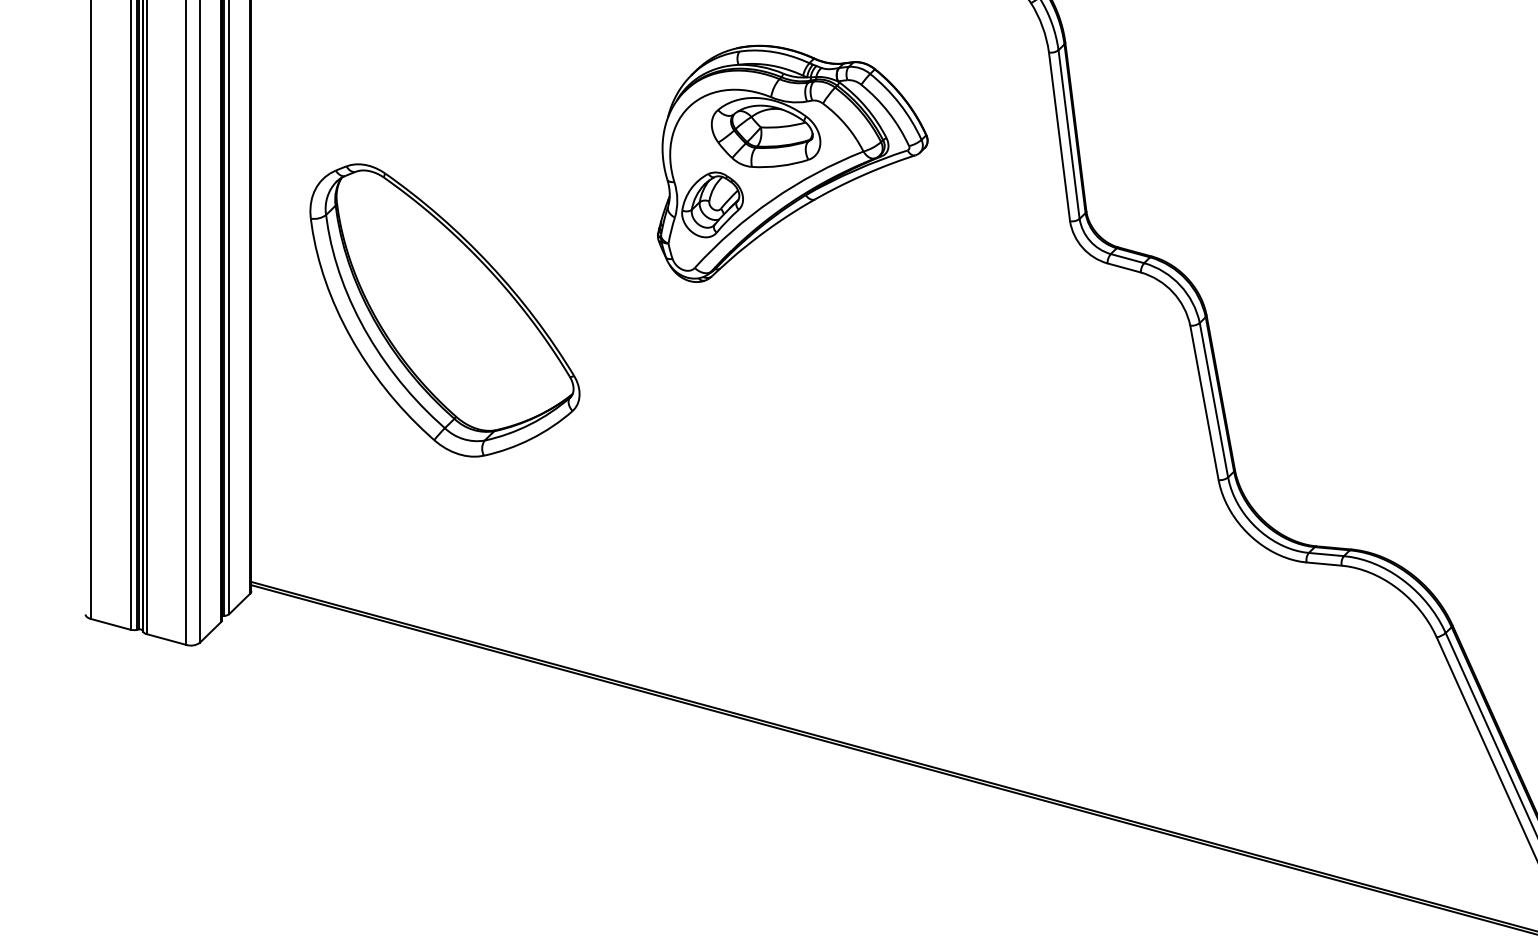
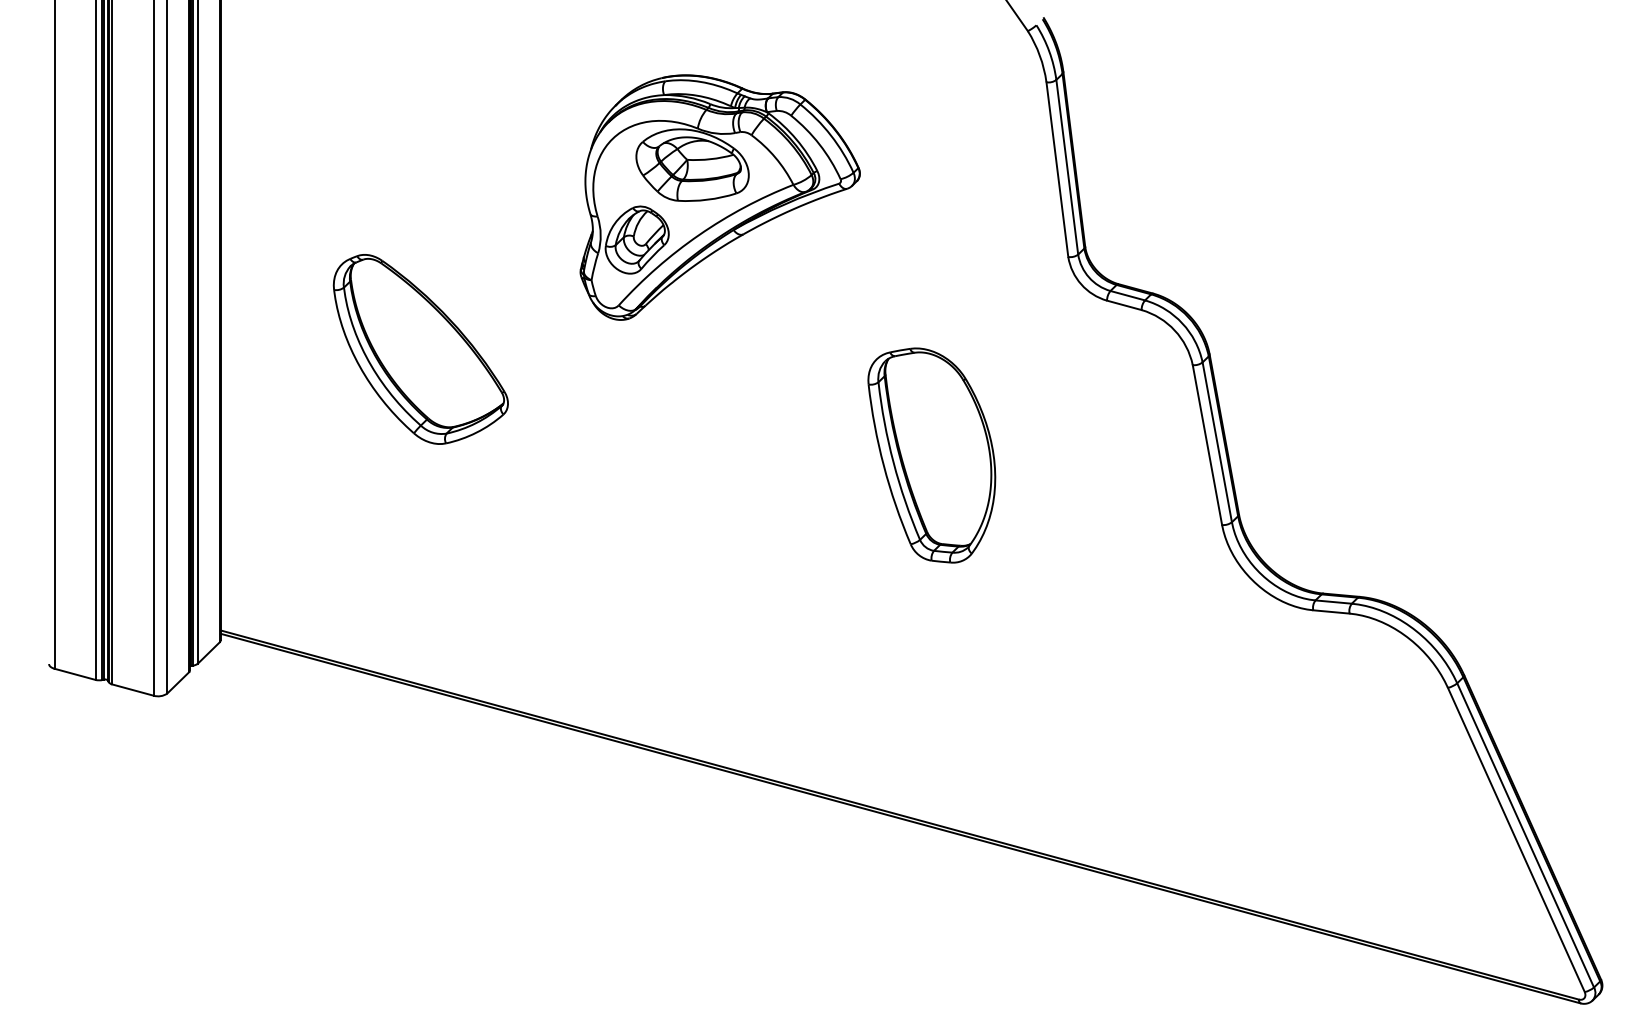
part: (792, 163) -> (719, 197), moved
part: (444, 310) -> (420, 349), size x0.62
part: (937, 412) -> (931, 455), added

